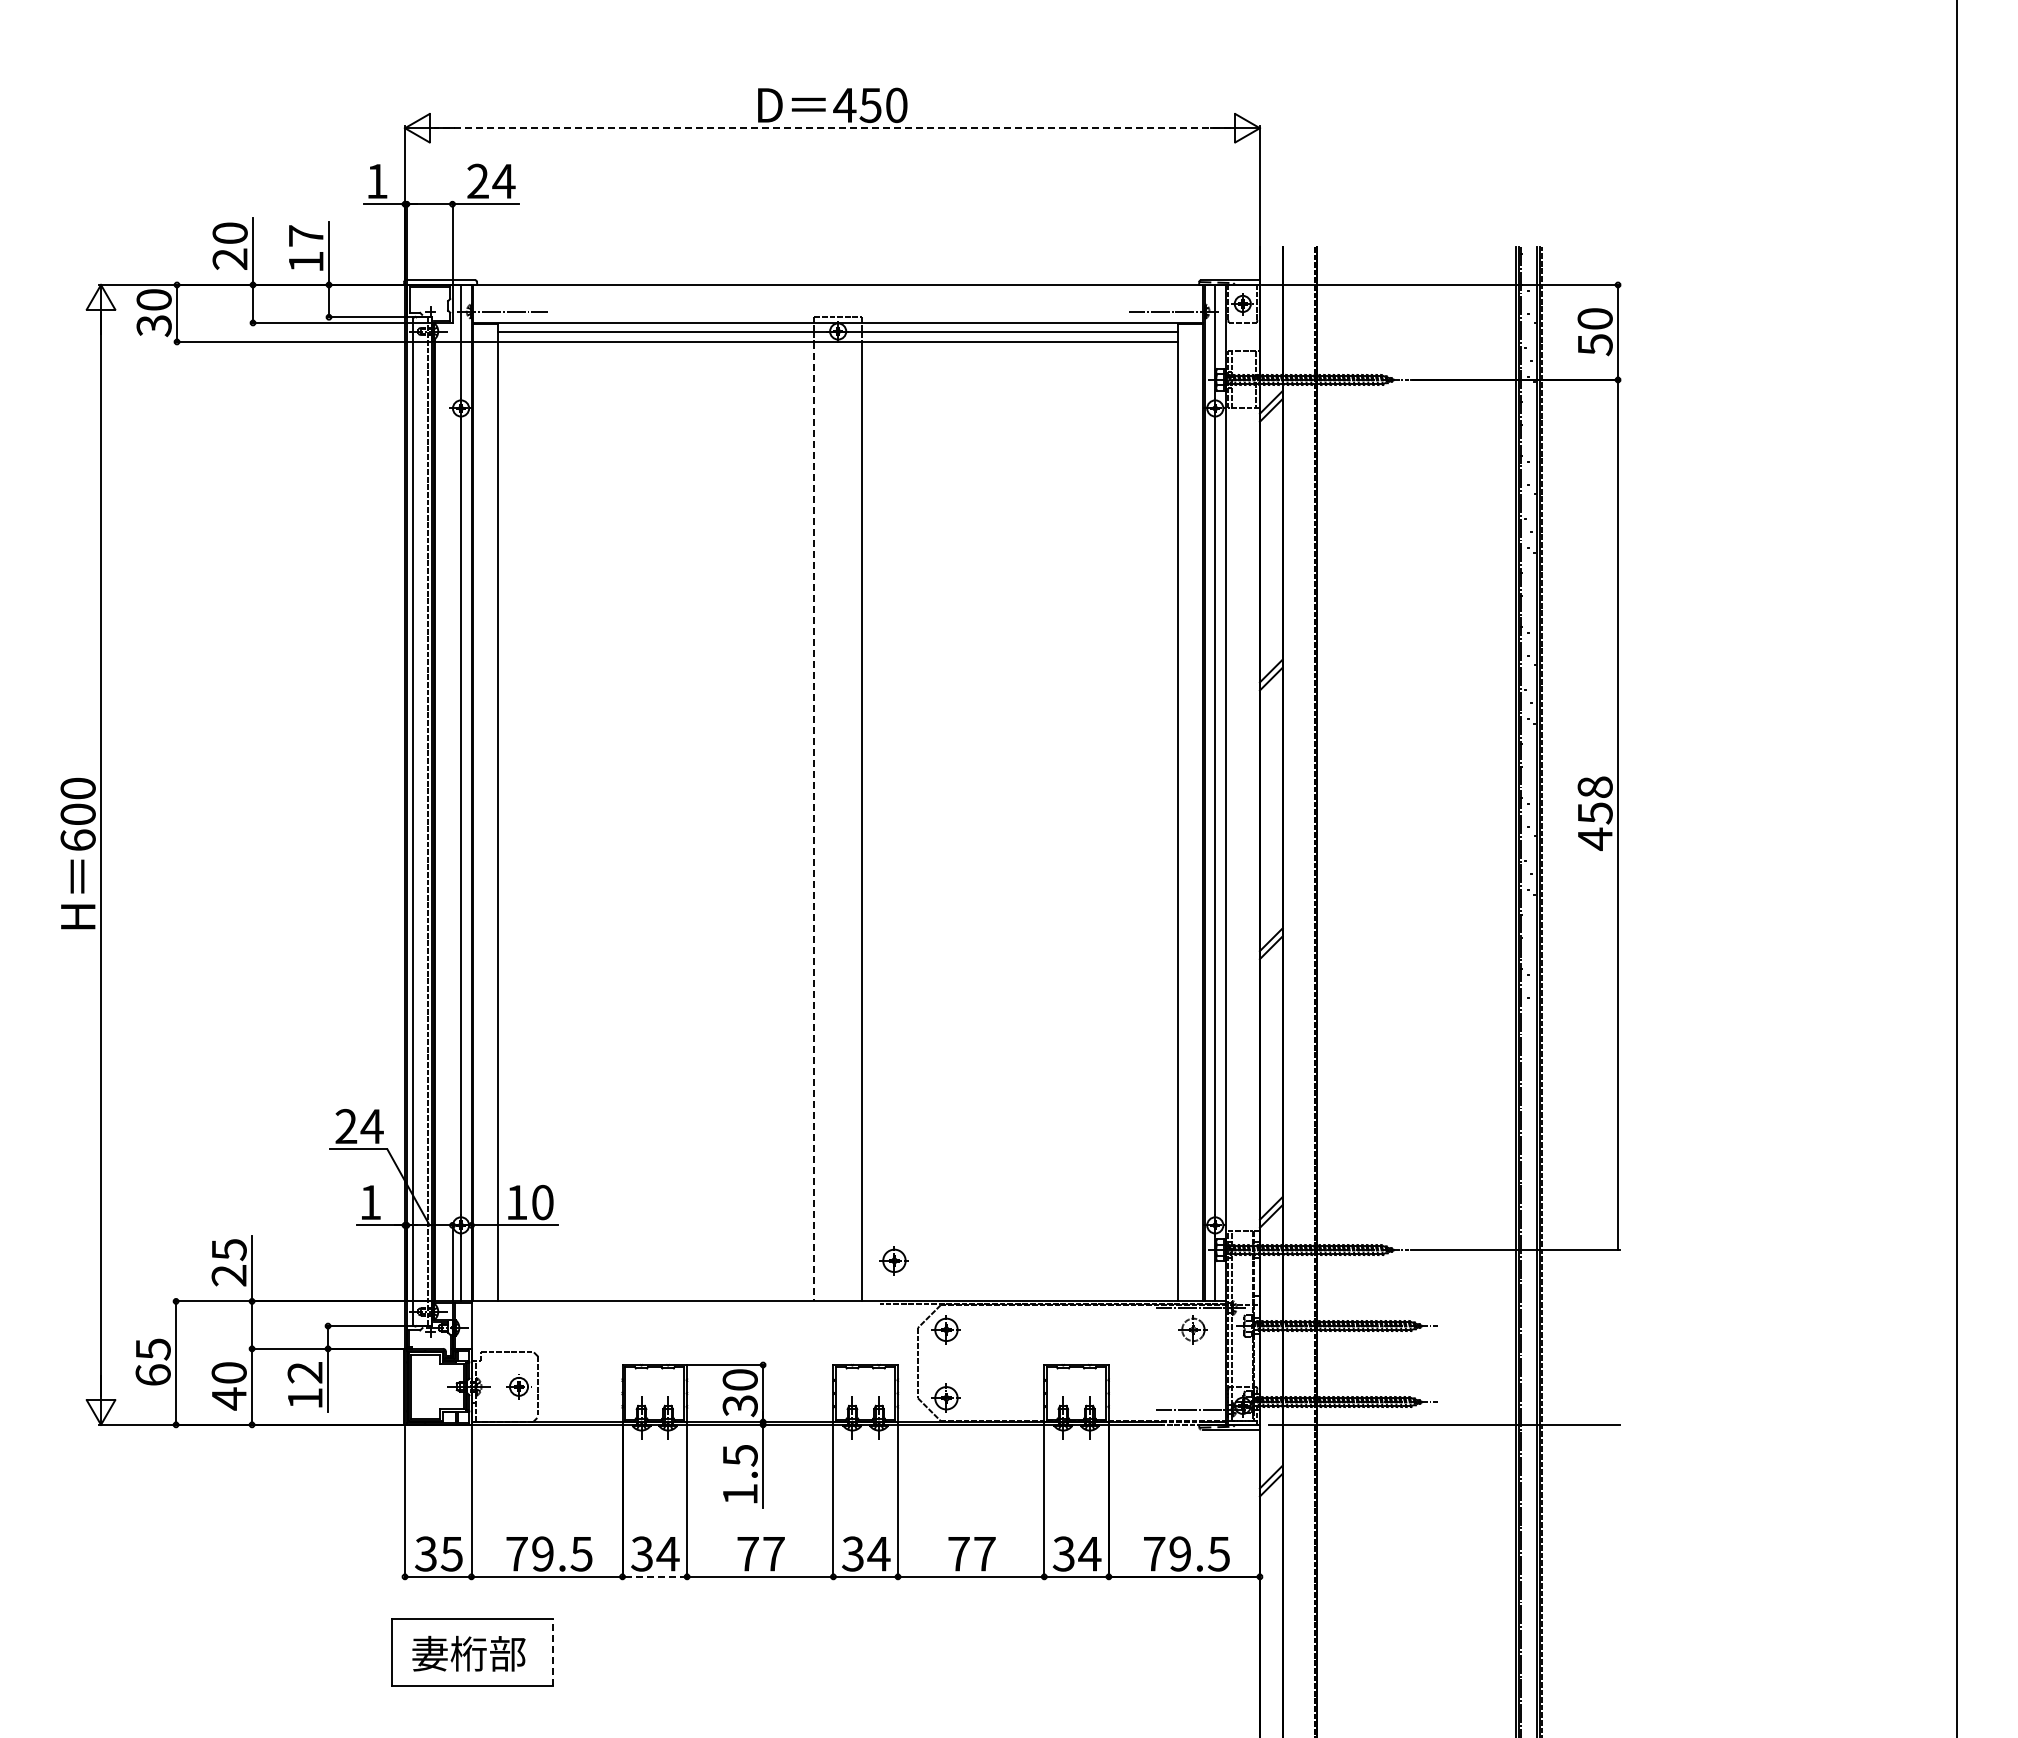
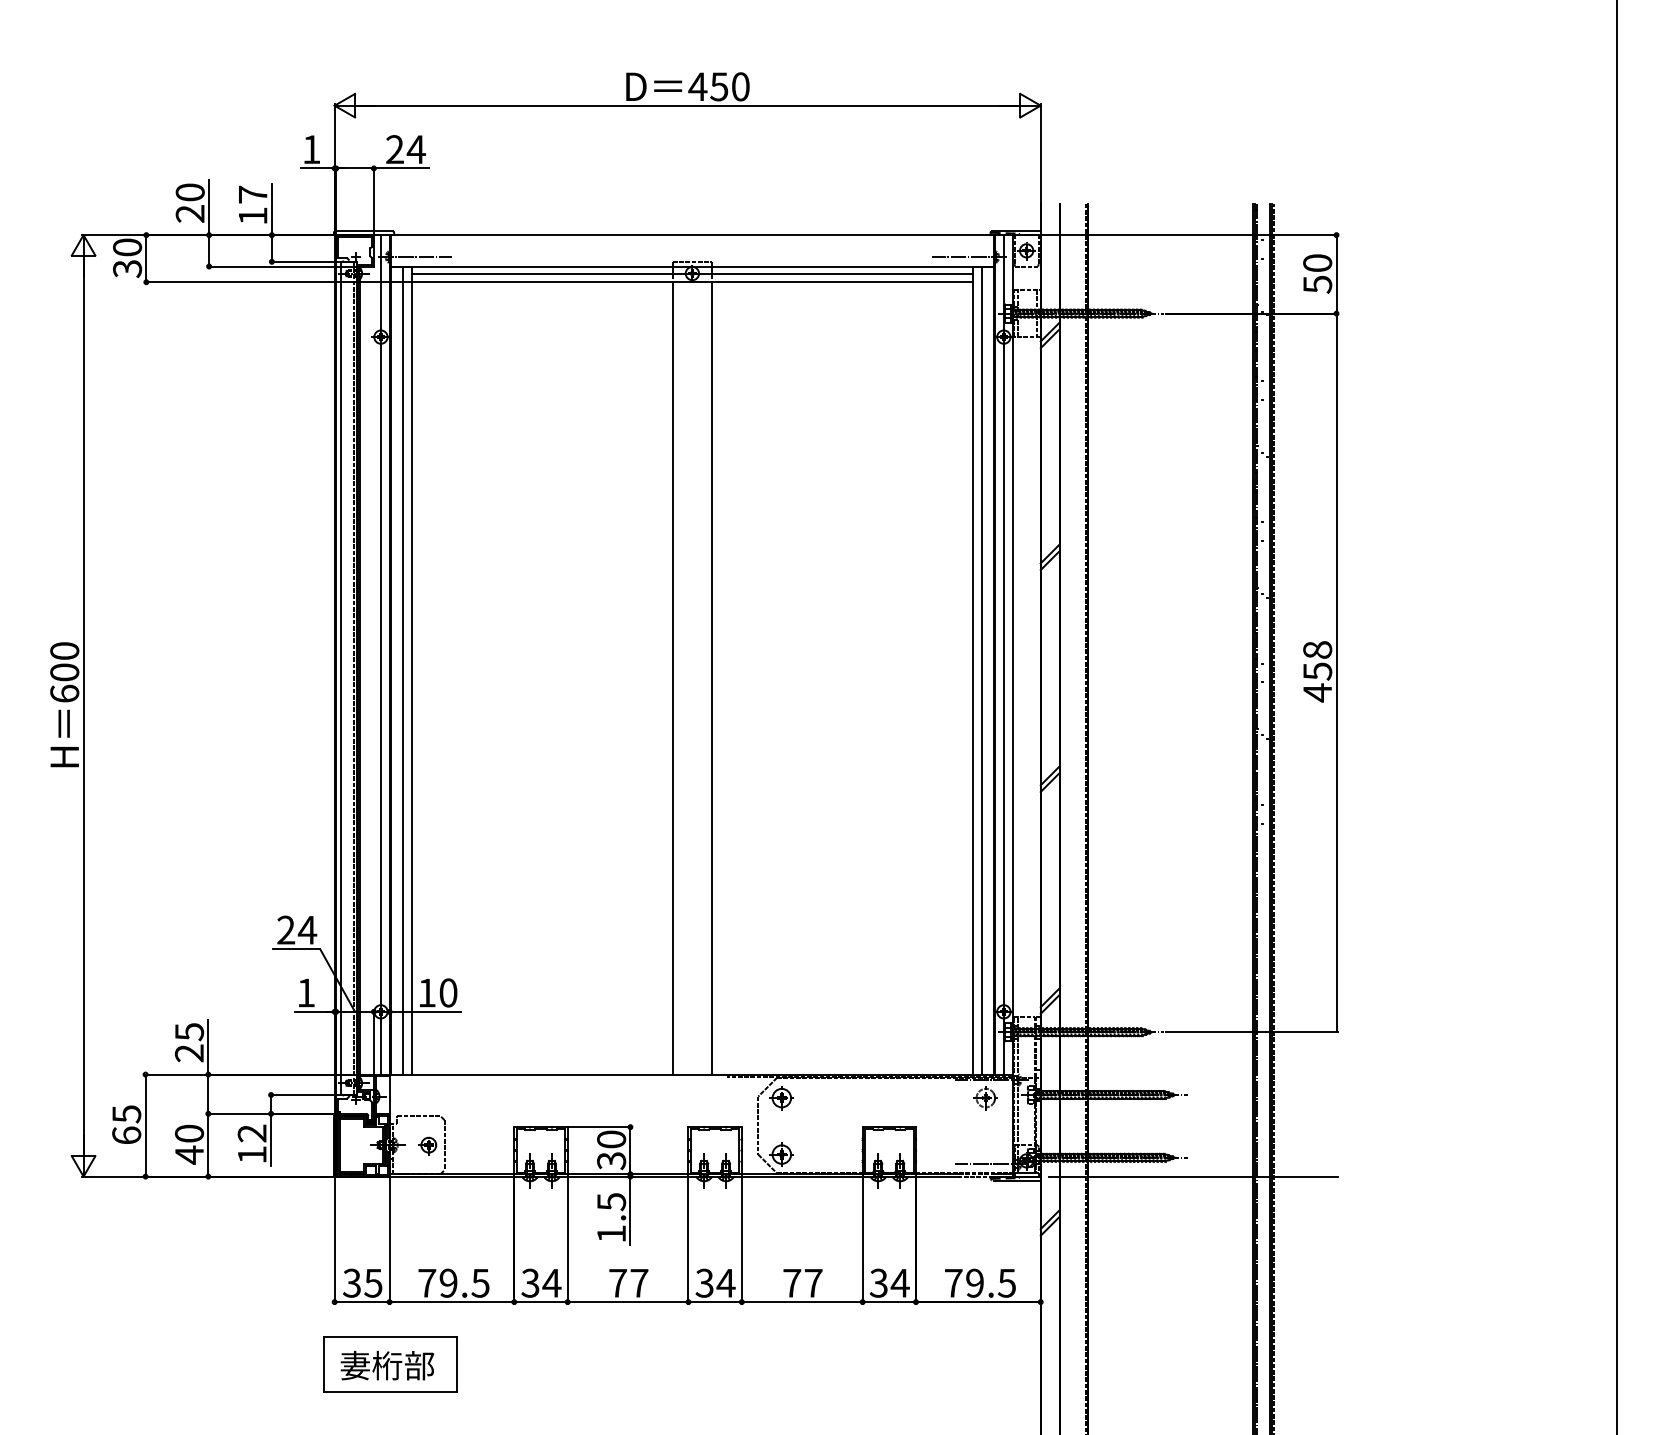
line: (832, 128) -> (687, 105), dashed -> solid
line: (487, 812) -> (402, 670), added
line: (1188, 812) -> (981, 670), added
line: (814, 821) -> (672, 678), dashed -> solid
part: (893, 1260) -> (738, 1040), removed
line: (654, 1576) -> (540, 1301), dashed -> solid
line: (552, 1651) -> (456, 1363), dashed -> solid

